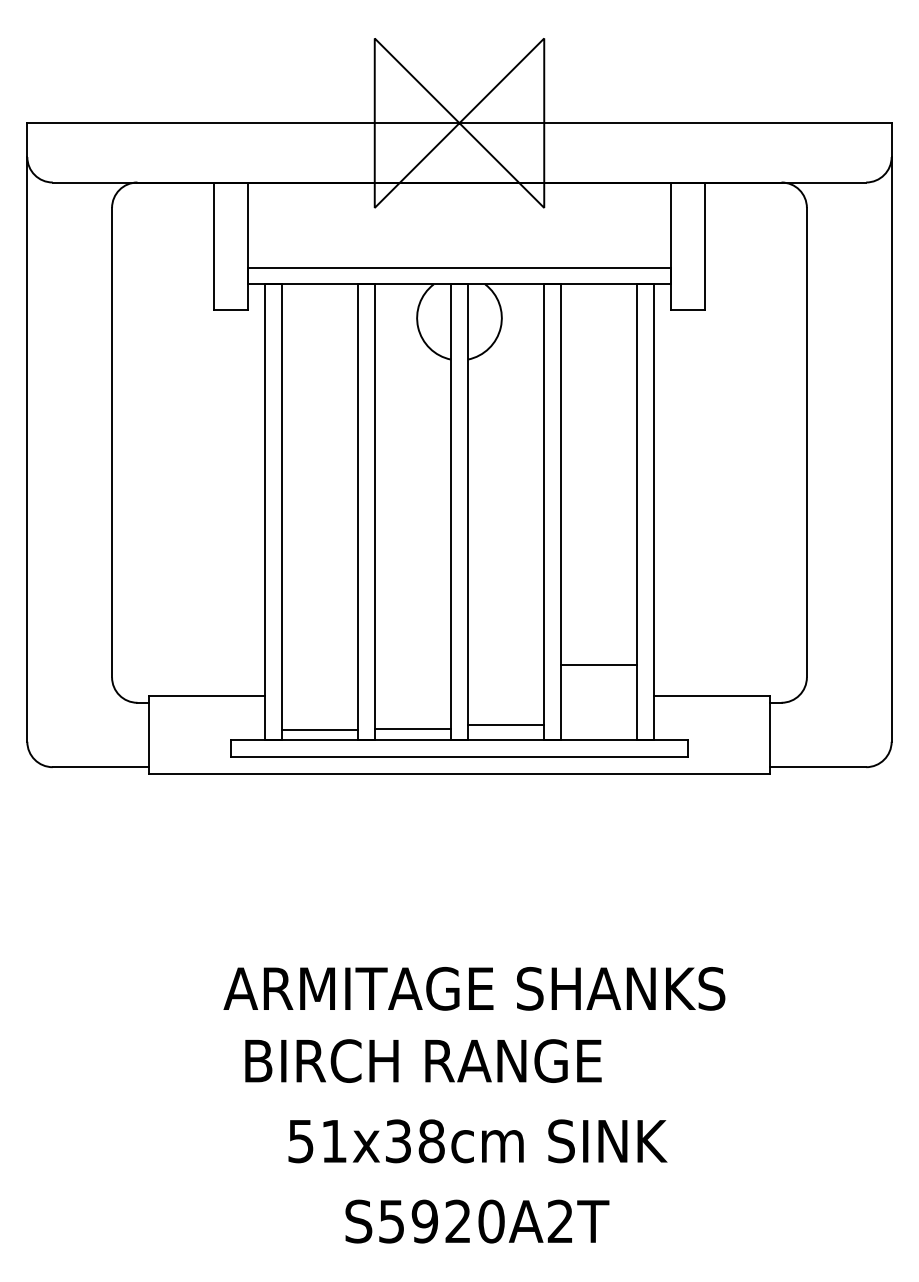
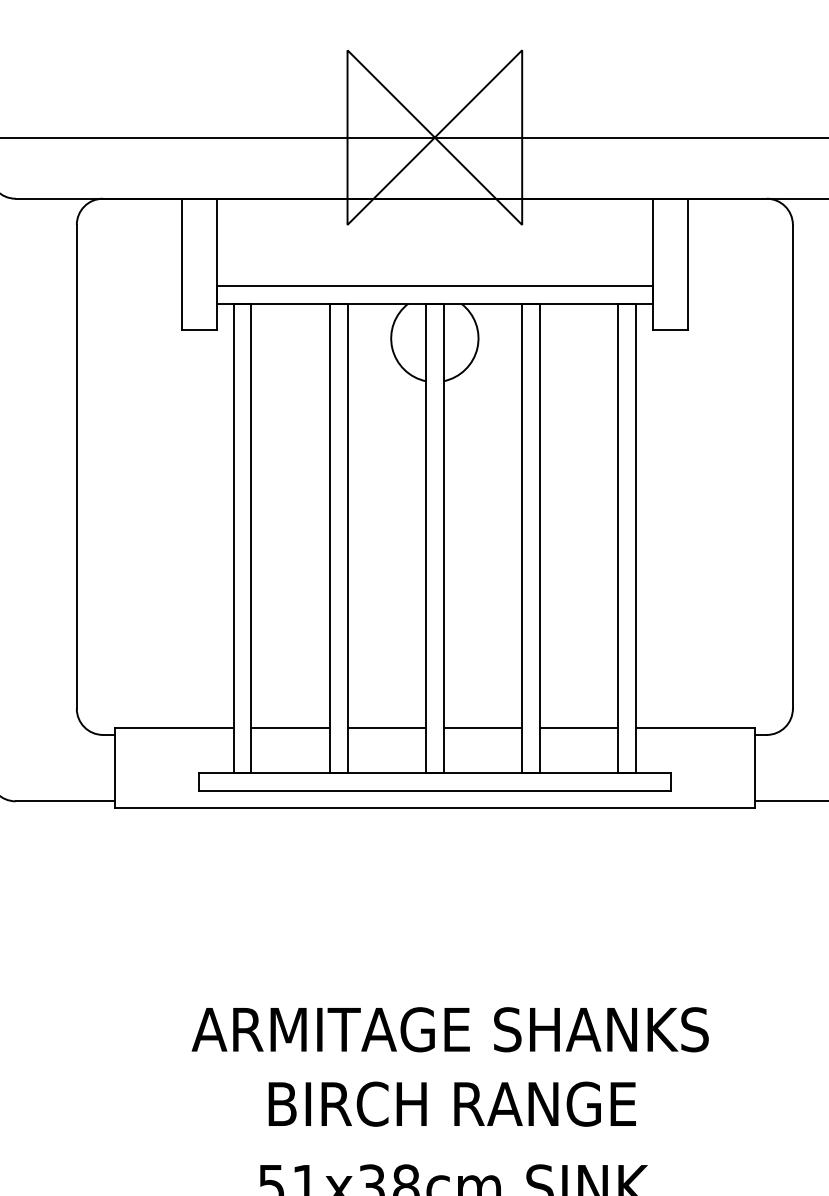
line: (599, 665) -> (579, 728), moved
line: (505, 725) -> (482, 728), moved
line: (412, 729) -> (386, 728), moved
line: (319, 730) -> (290, 728), moved
text: (423, 1060) -> (452, 1103), moved

